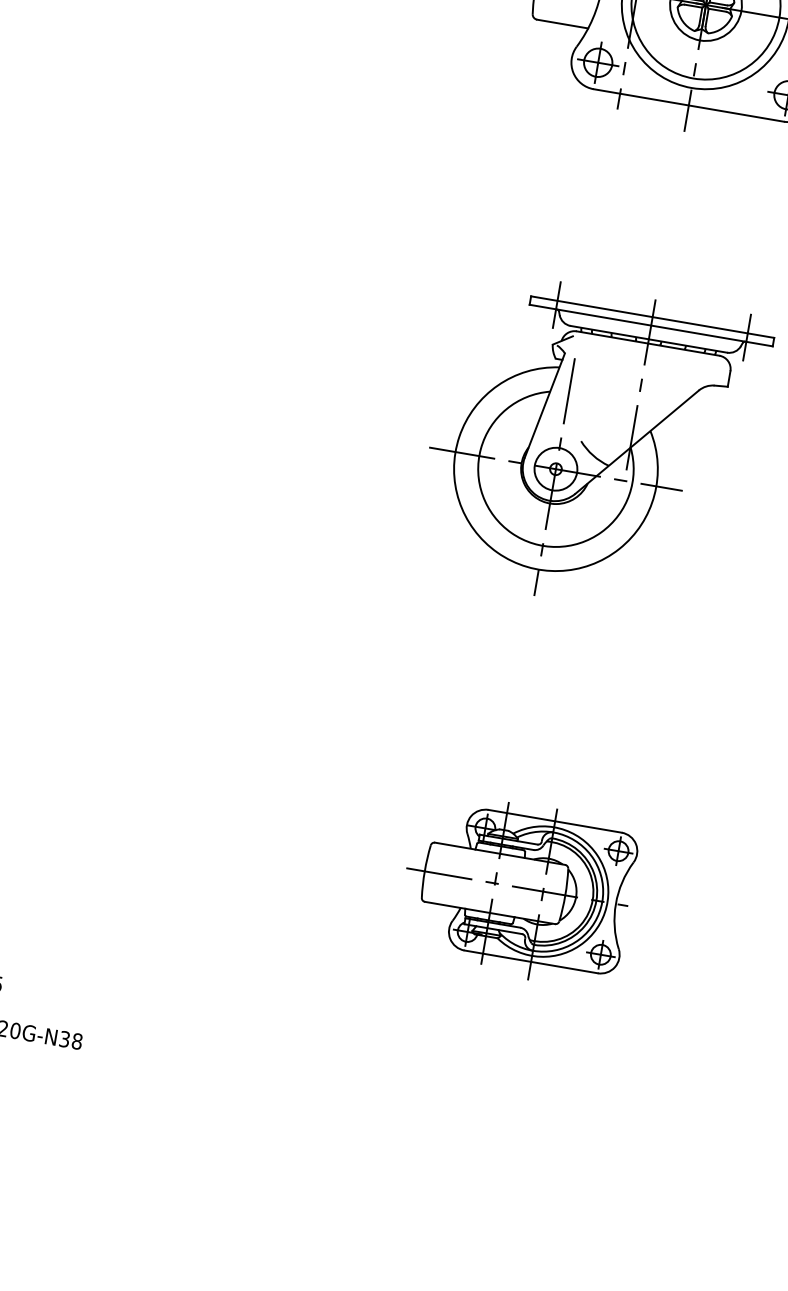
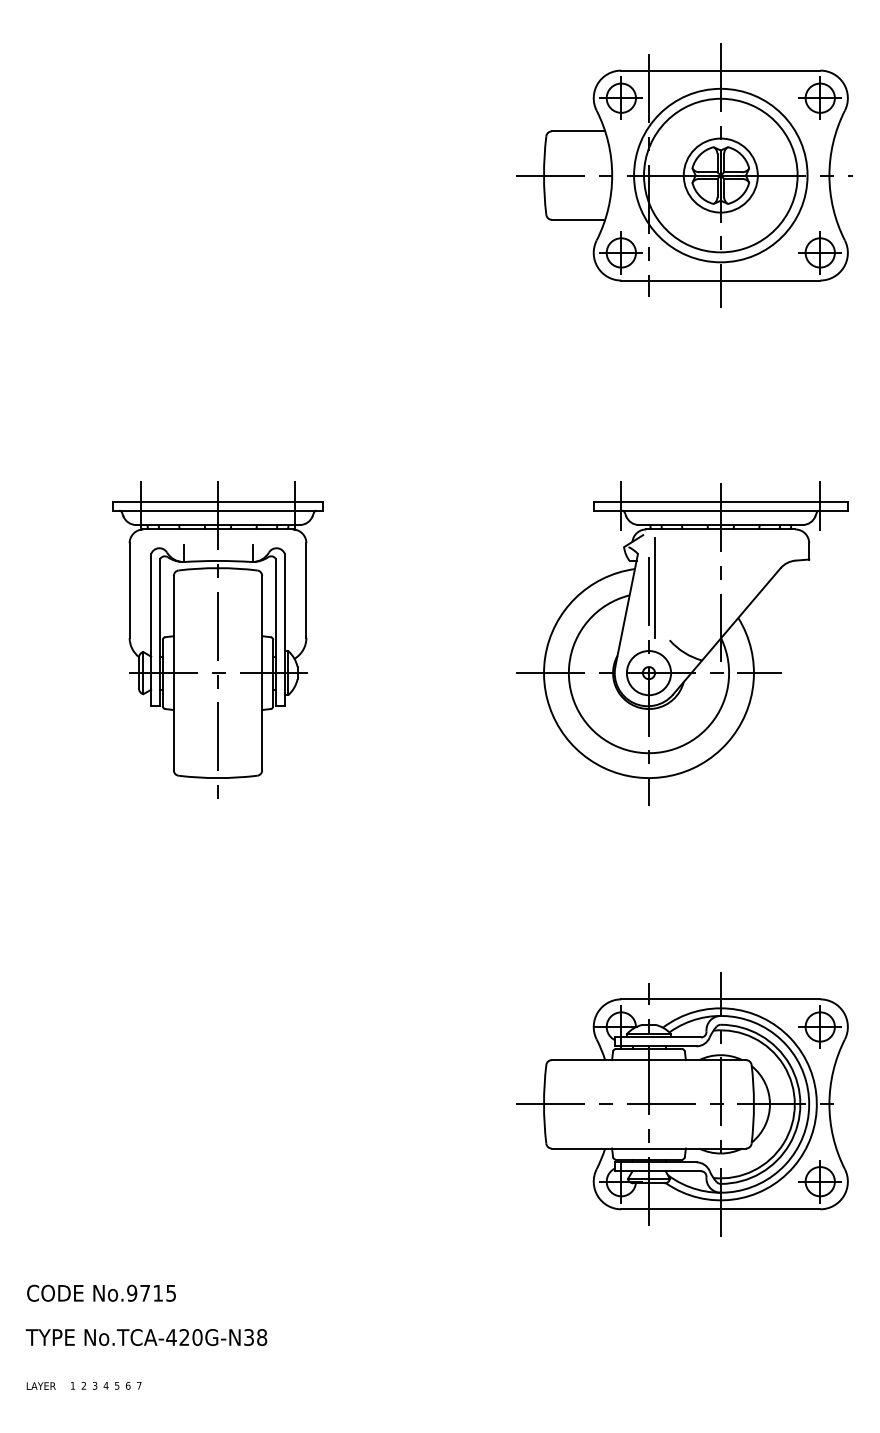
part: (148, 366) -> (217, 639), added
line: (575, 389) -> (654, 588), added
part: (517, 887) -> (682, 1104), size x1.43

